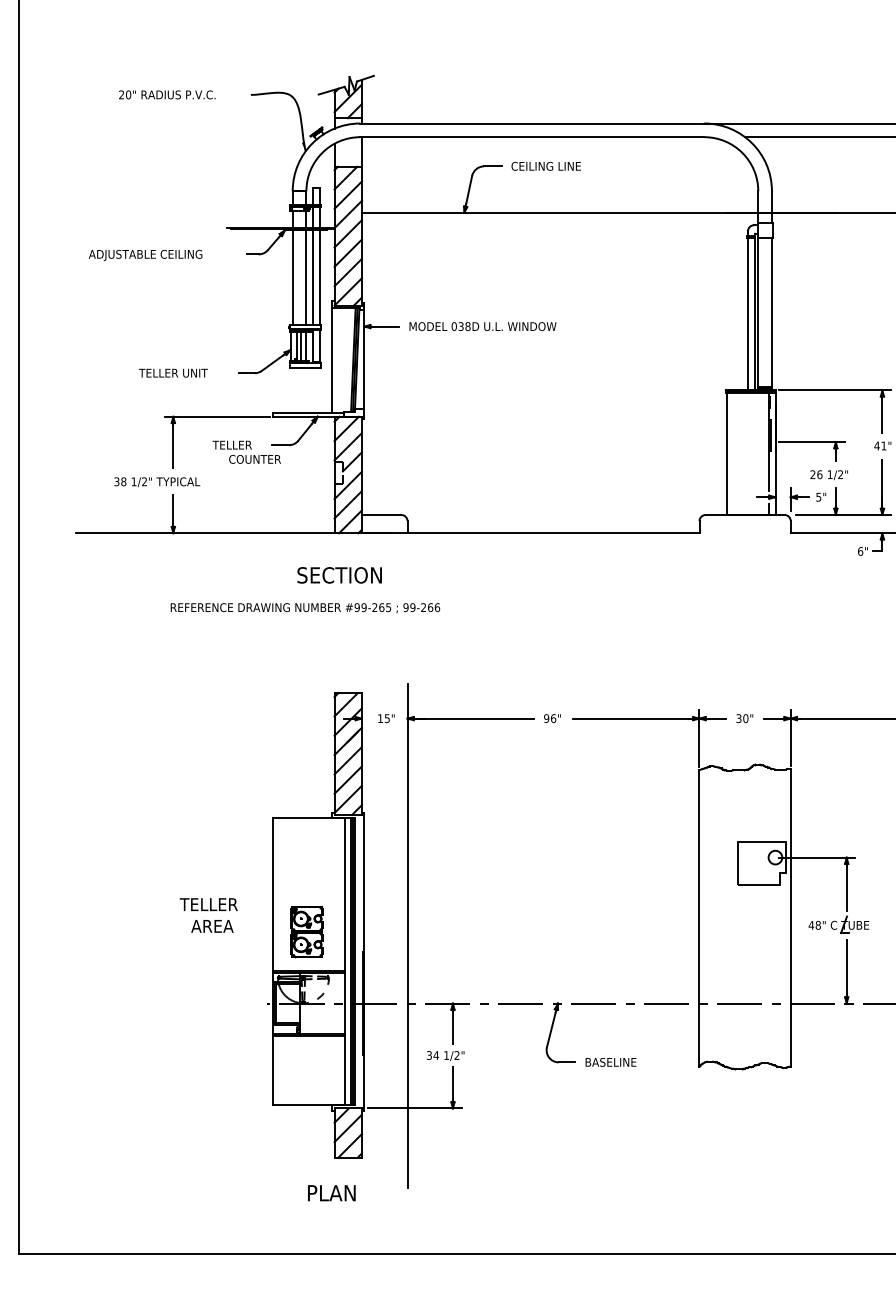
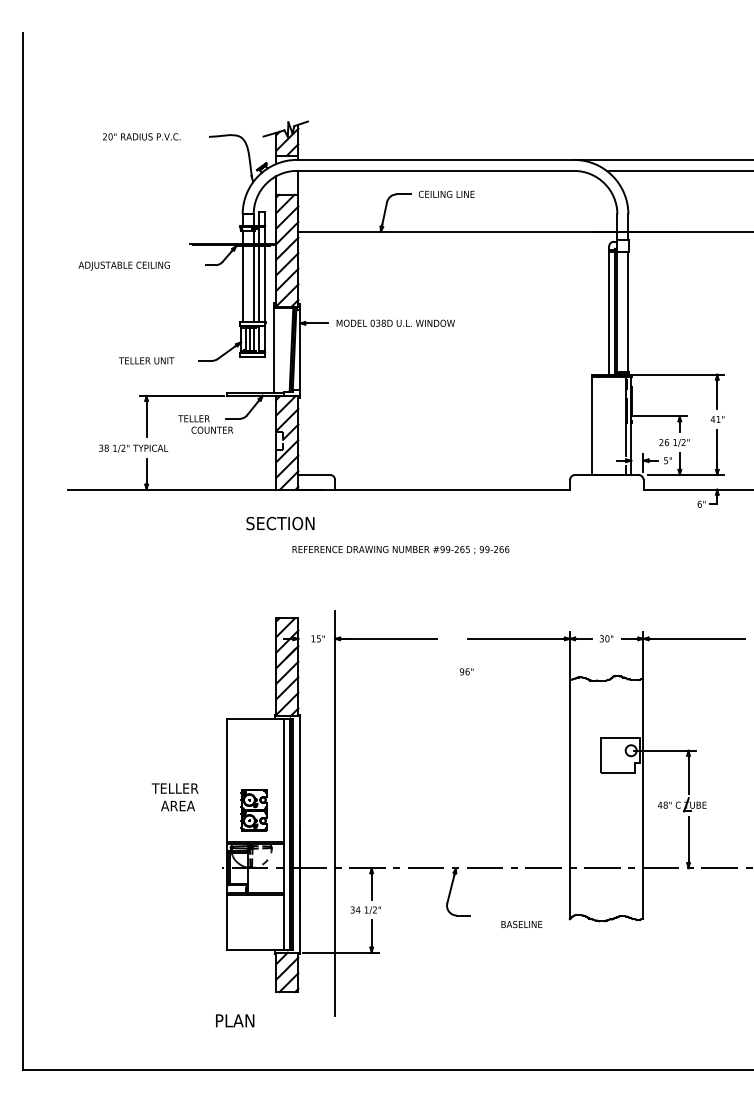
text: (304, 607) -> (400, 549), moved
text: (552, 718) -> (466, 671), moved
text: (610, 1062) -> (521, 924), moved
text: (332, 1192) -> (235, 1020), moved

